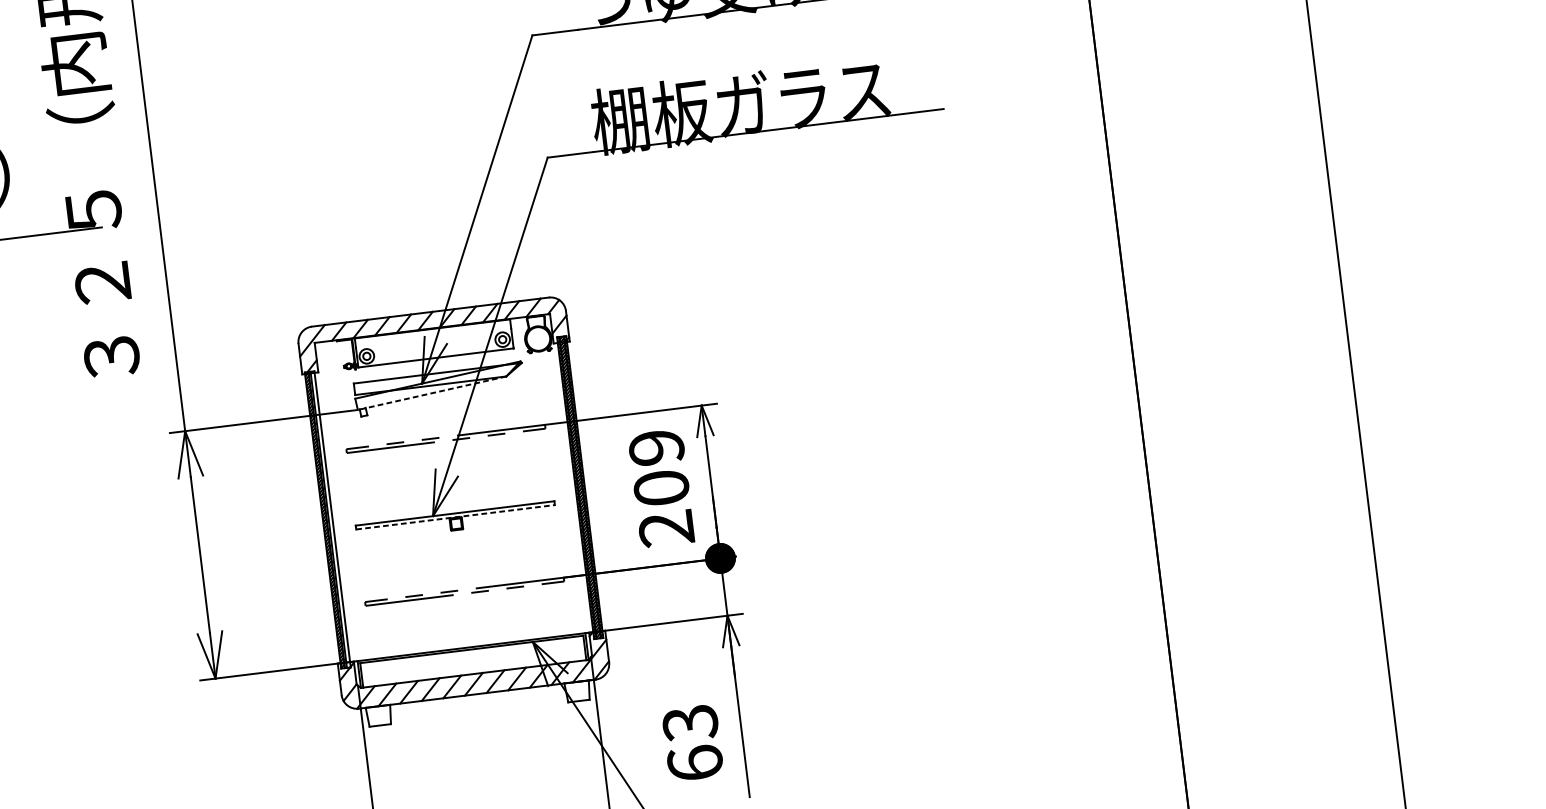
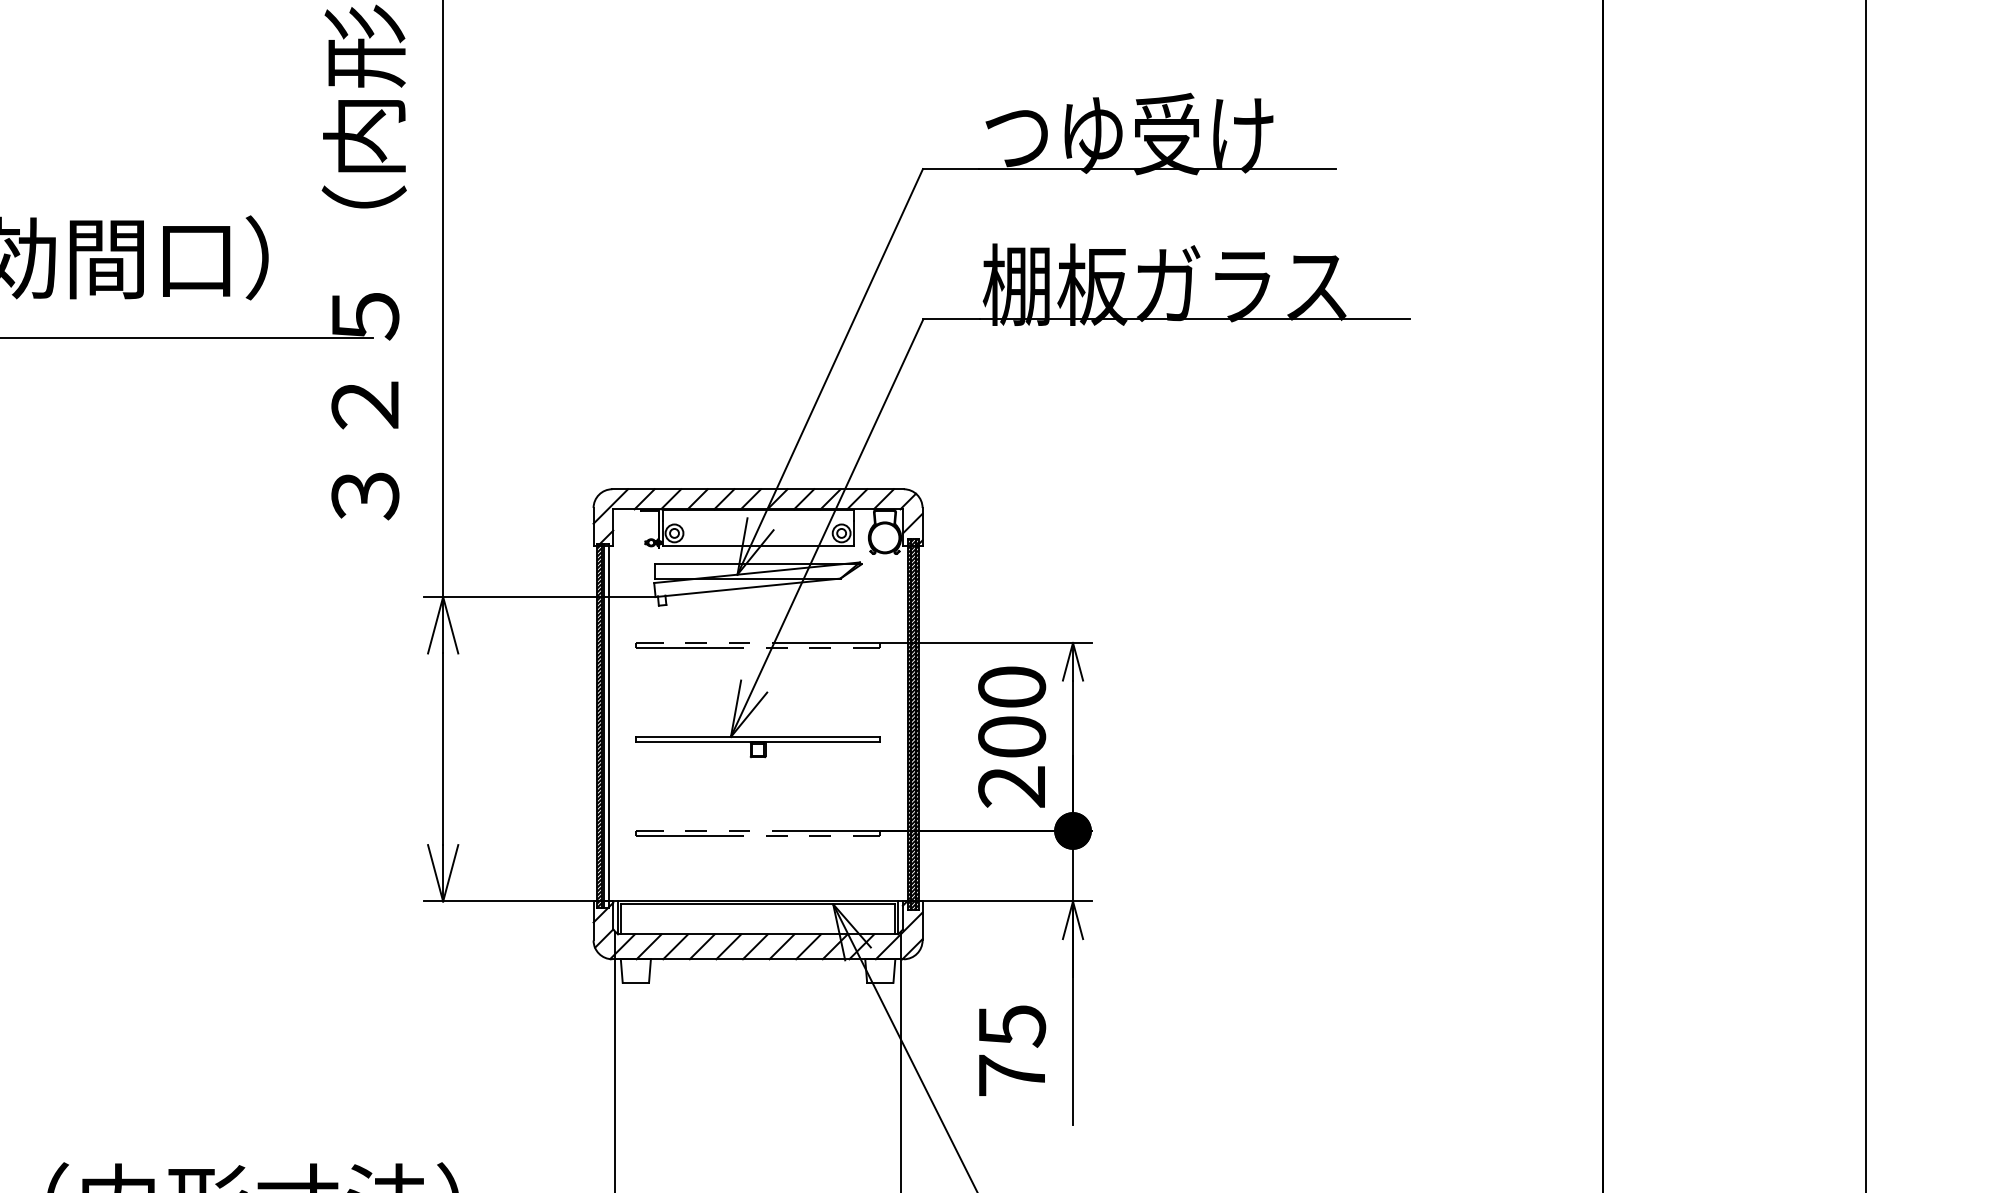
line: (432, 392) -> (748, 587), dashed -> solid
text: (656, 447) -> (1012, 686), 209 -> 200
line: (455, 517) -> (758, 741), dashed -> solid
text: (693, 742) -> (1012, 1050), 63 -> 75

